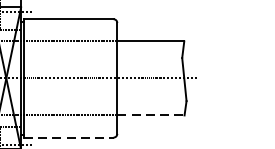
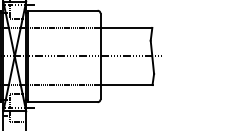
line: (150, 115) -> (126, 85), dashed -> solid
line: (69, 137) -> (63, 102), dashed -> solid

